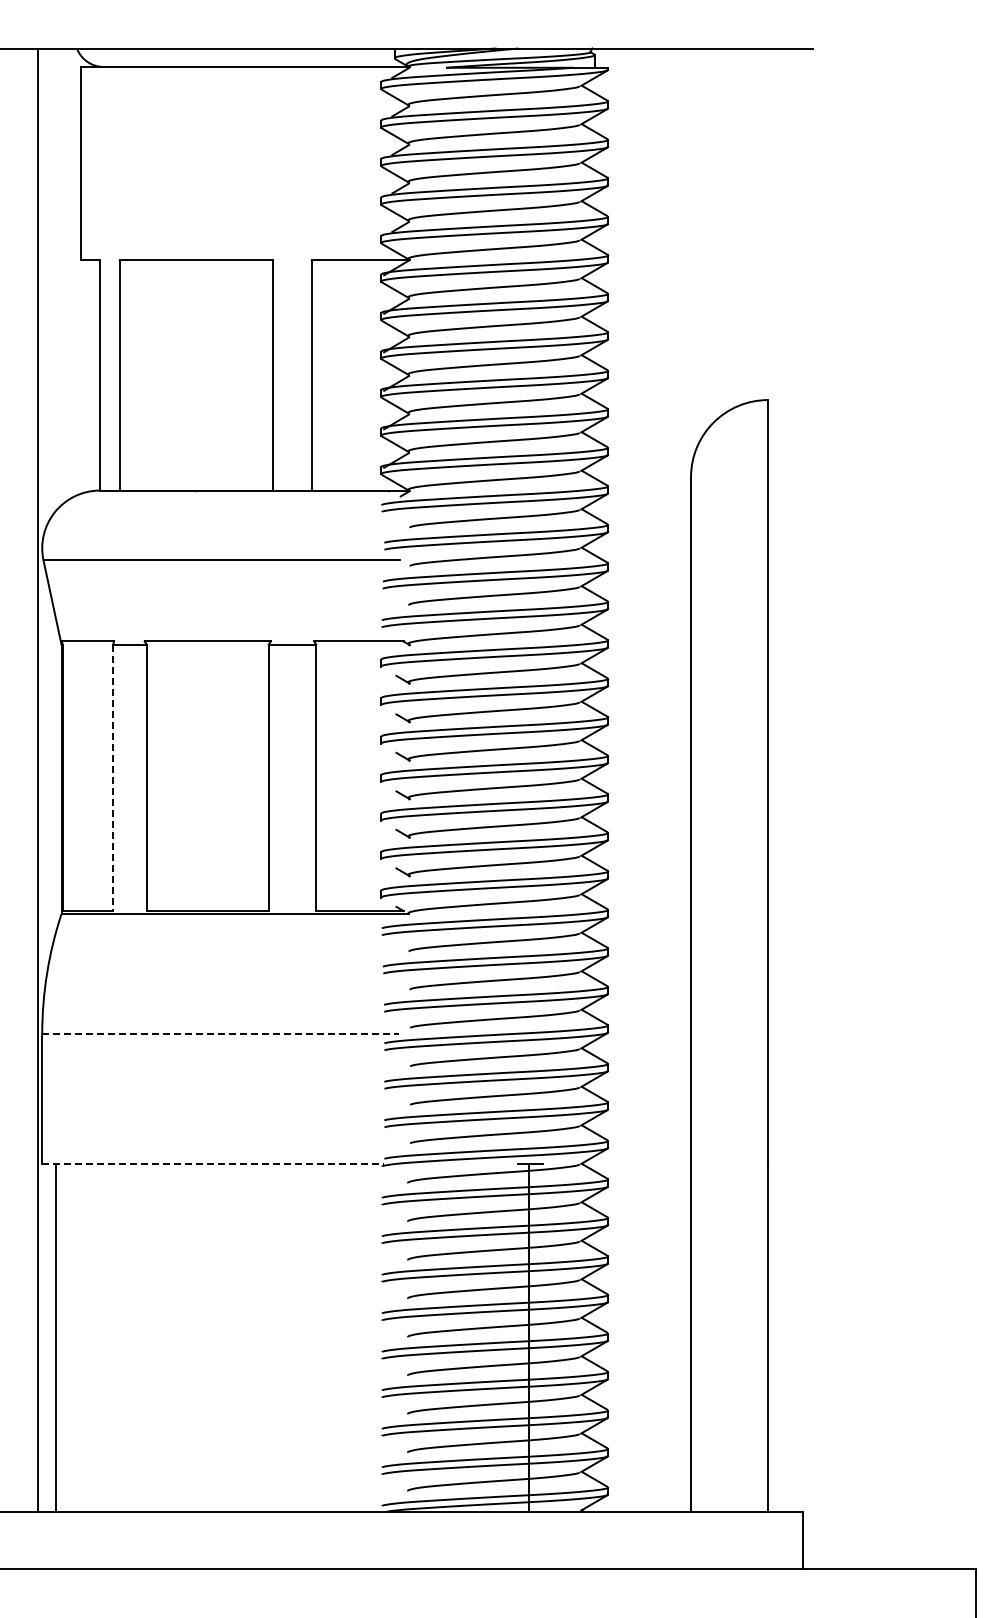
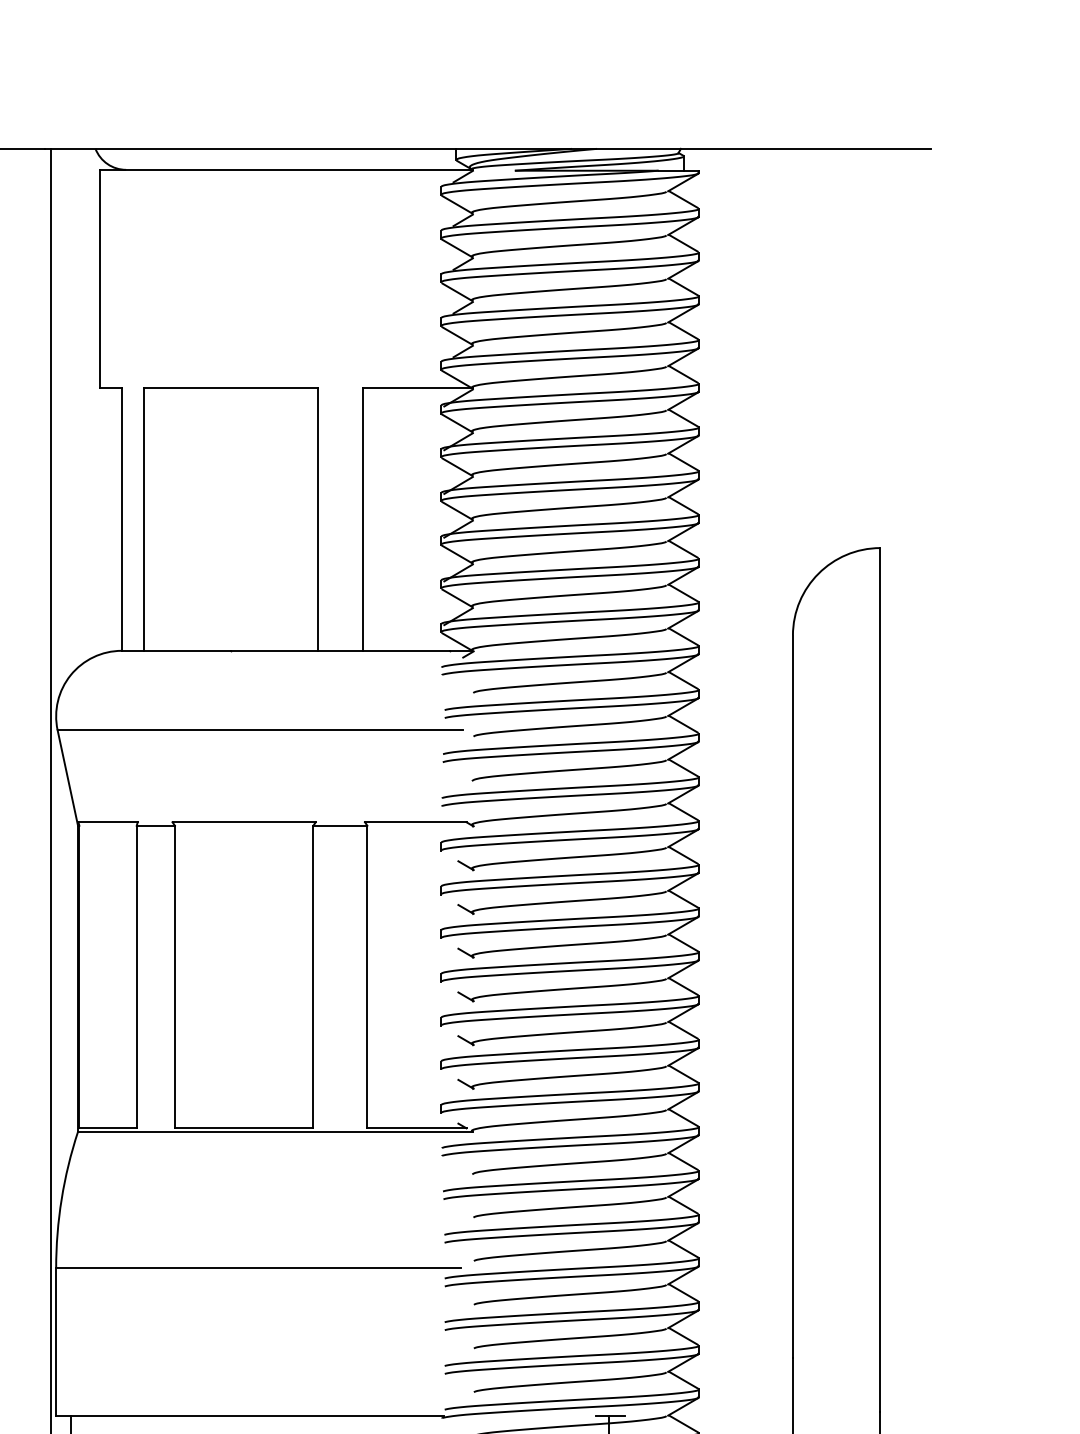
line: (113, 778) -> (137, 977), dashed -> solid
line: (220, 1034) -> (258, 1268), dashed -> solid
line: (213, 1164) -> (250, 1416), dashed -> solid

